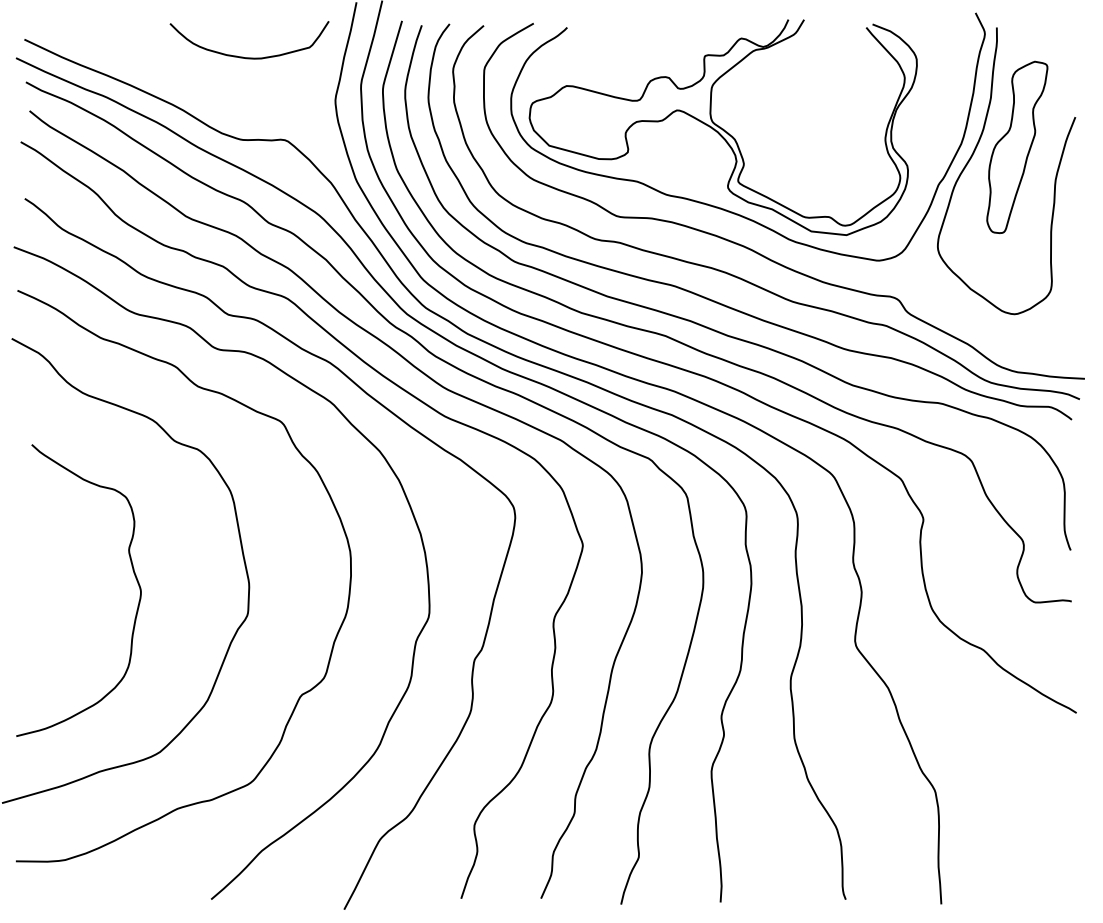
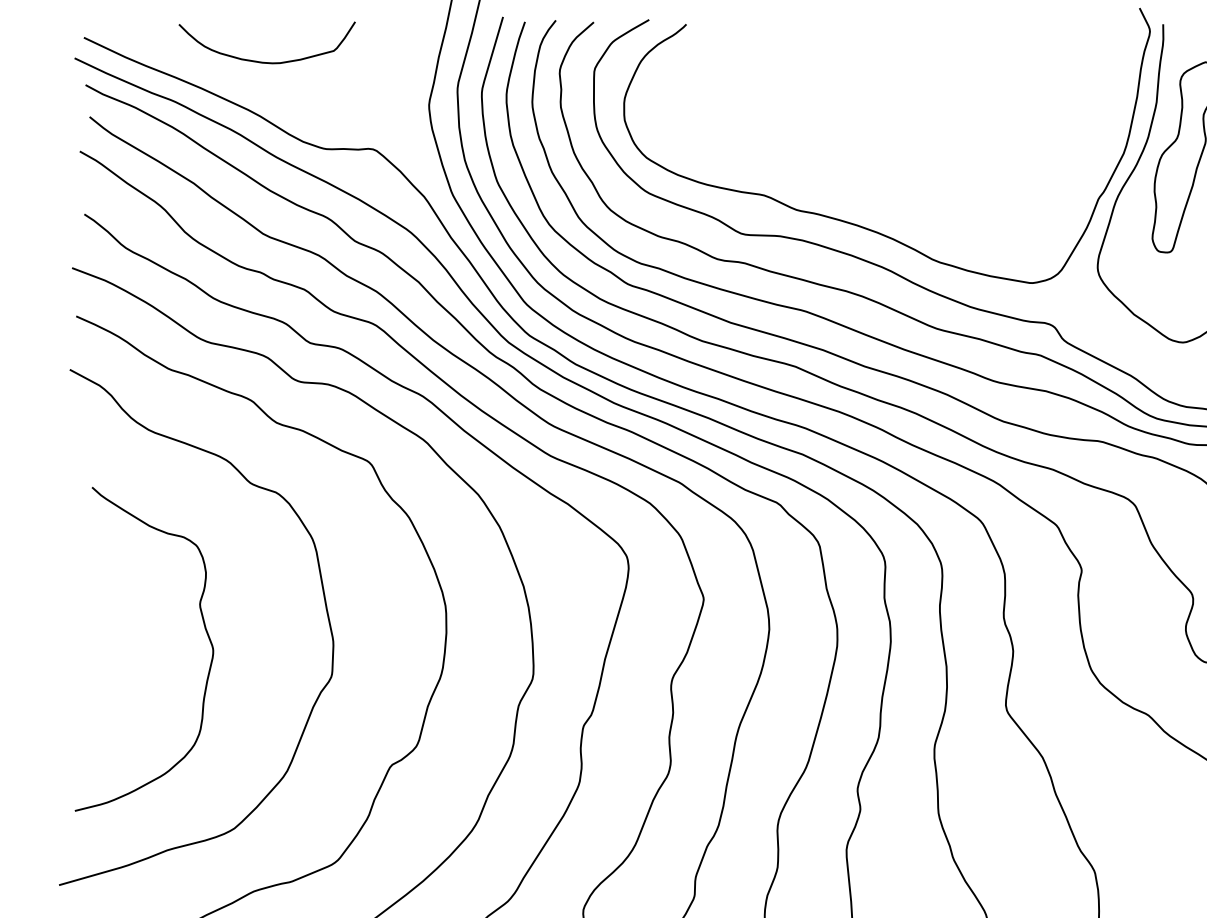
curve: (249, 57) -> (267, 62), moved
part: (722, 127) -> (858, 135), removed

